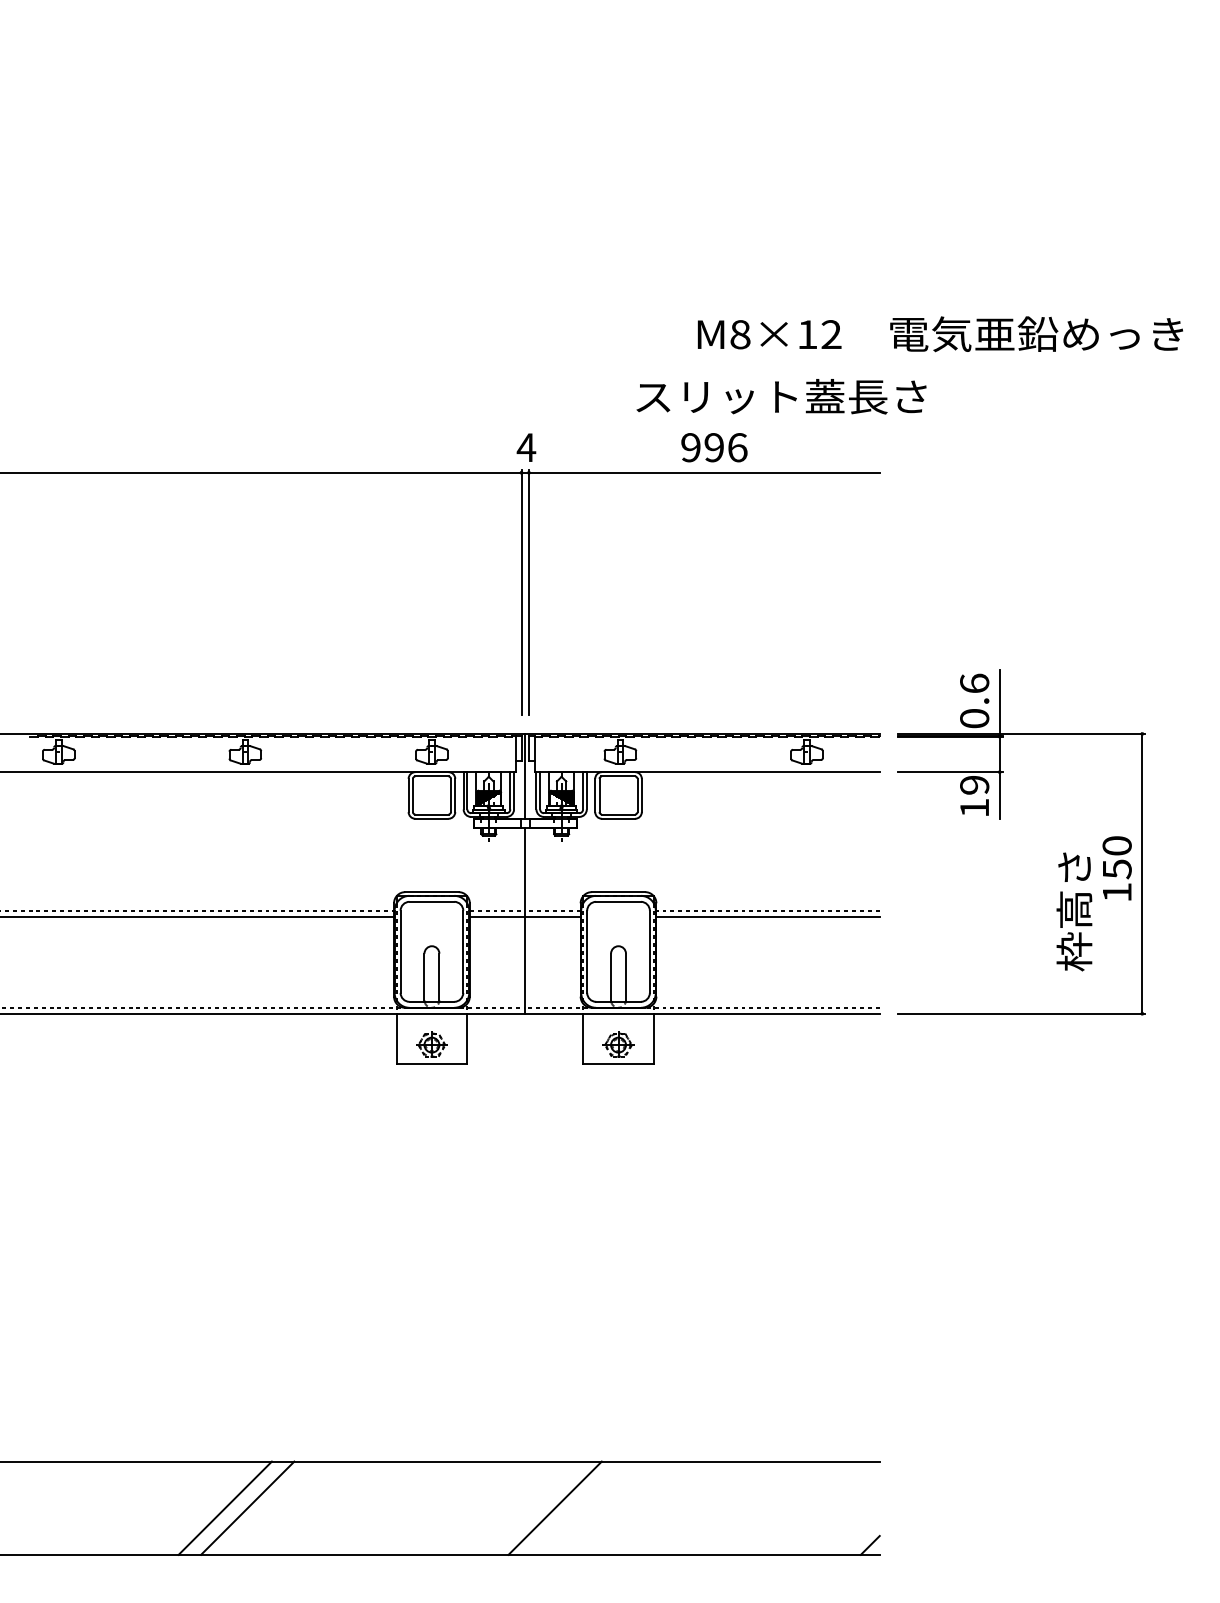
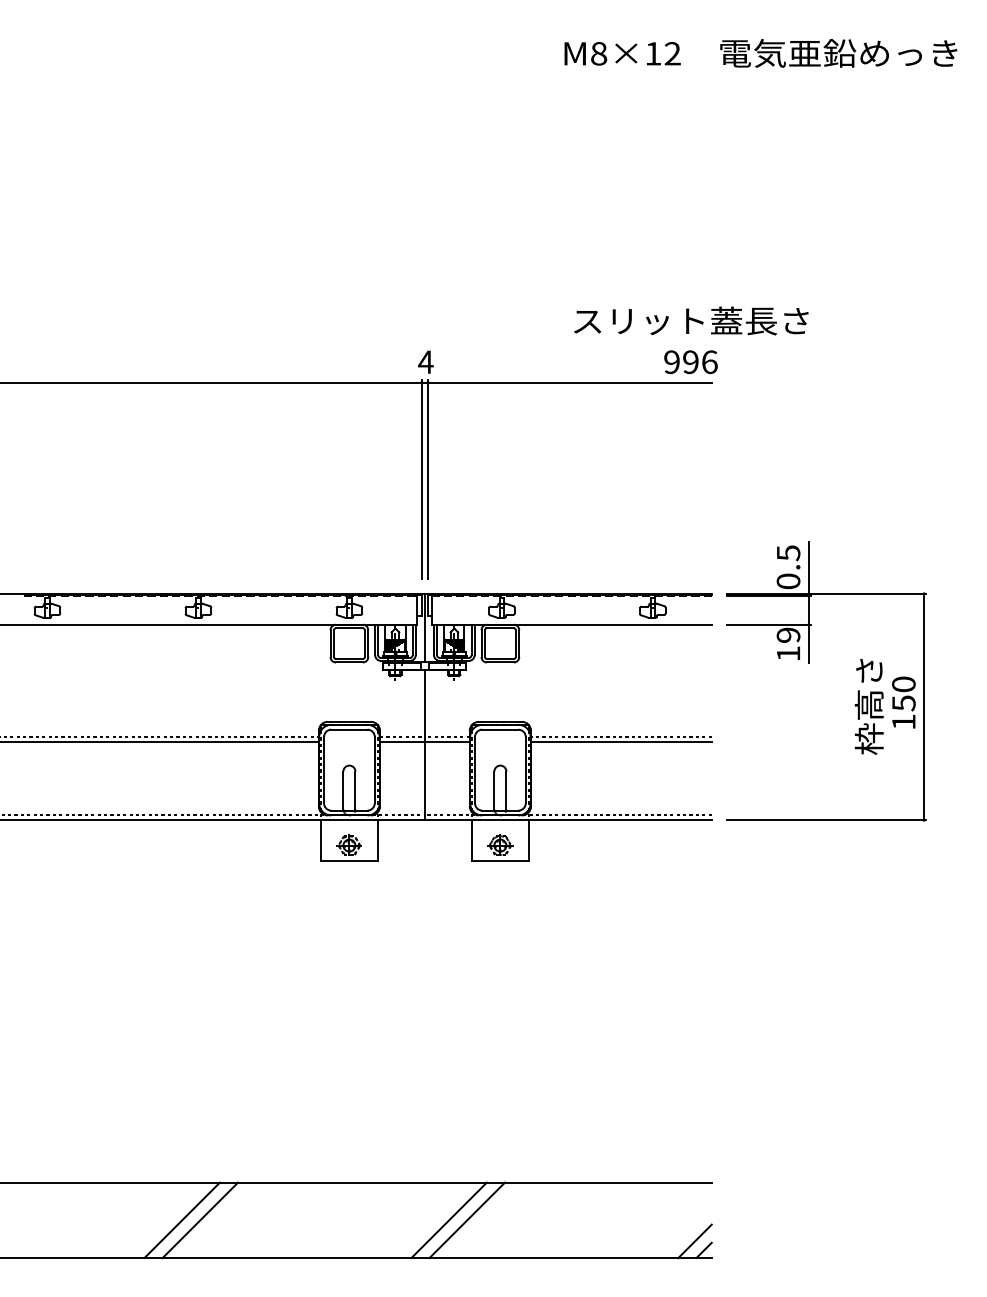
text: (939, 334) -> (760, 53), moved
text: (781, 396) -> (691, 320), moved
text: (713, 448) -> (690, 362), moved
text: (974, 684) -> (788, 553), 0.6 -> 0.5
text: (1073, 911) -> (868, 706), moved
line: (577, 1508) -> (467, 1220), added
line: (858, 1534) -> (694, 1241), added

